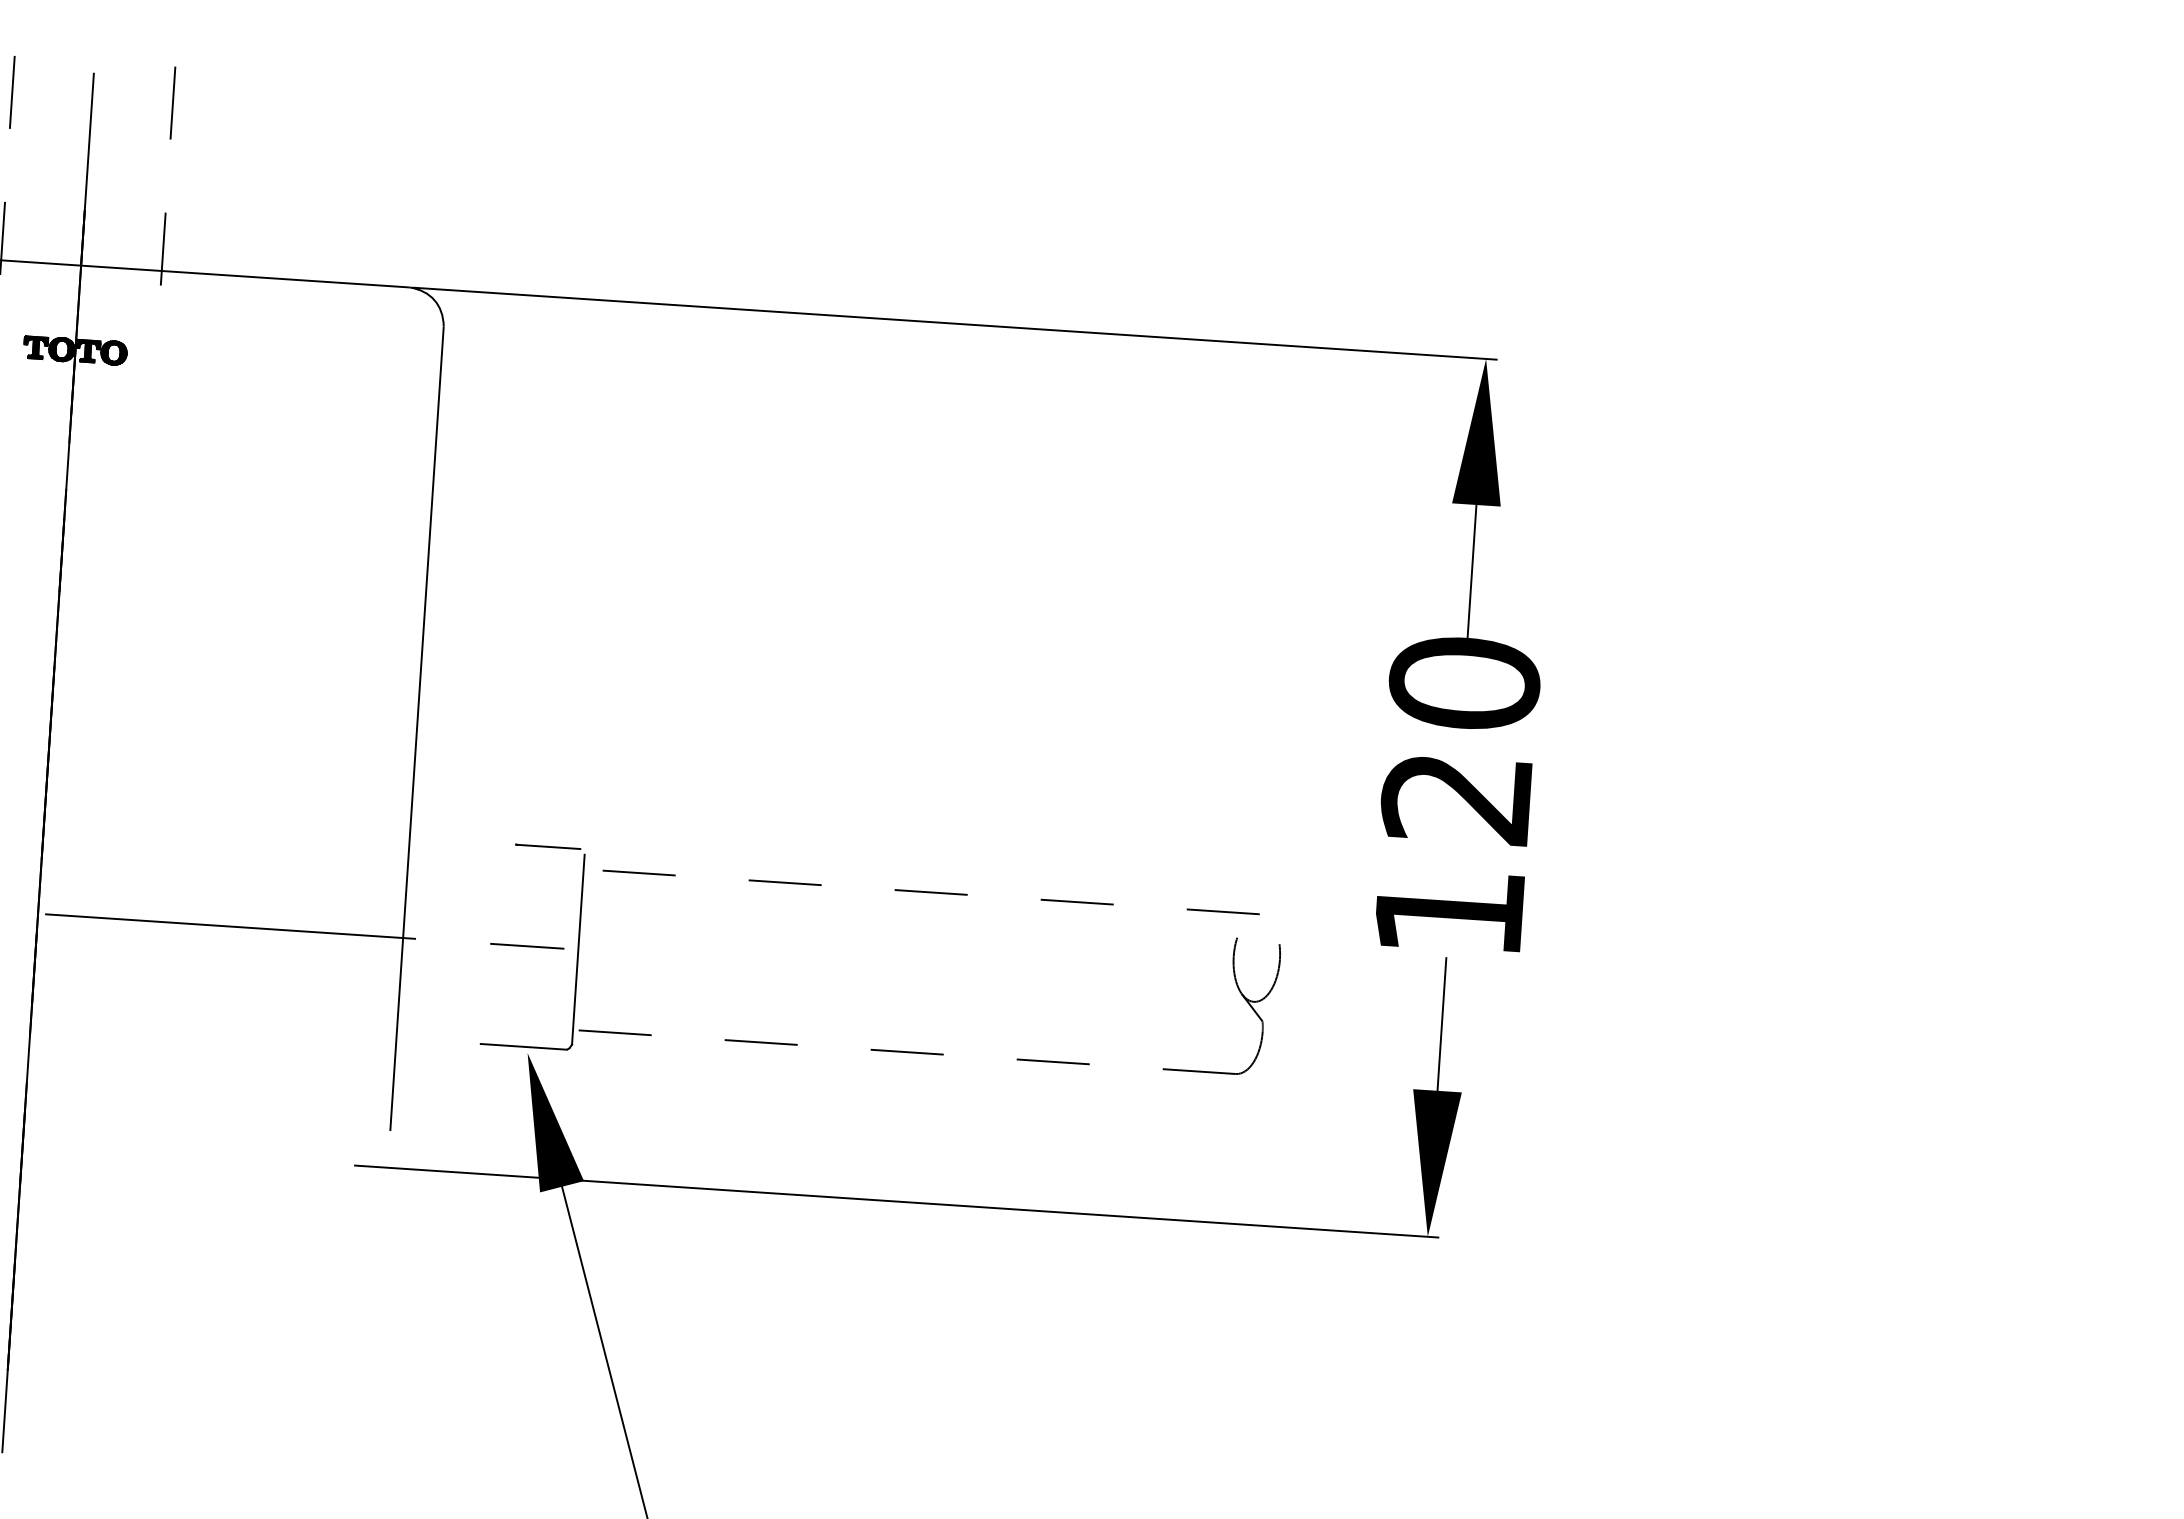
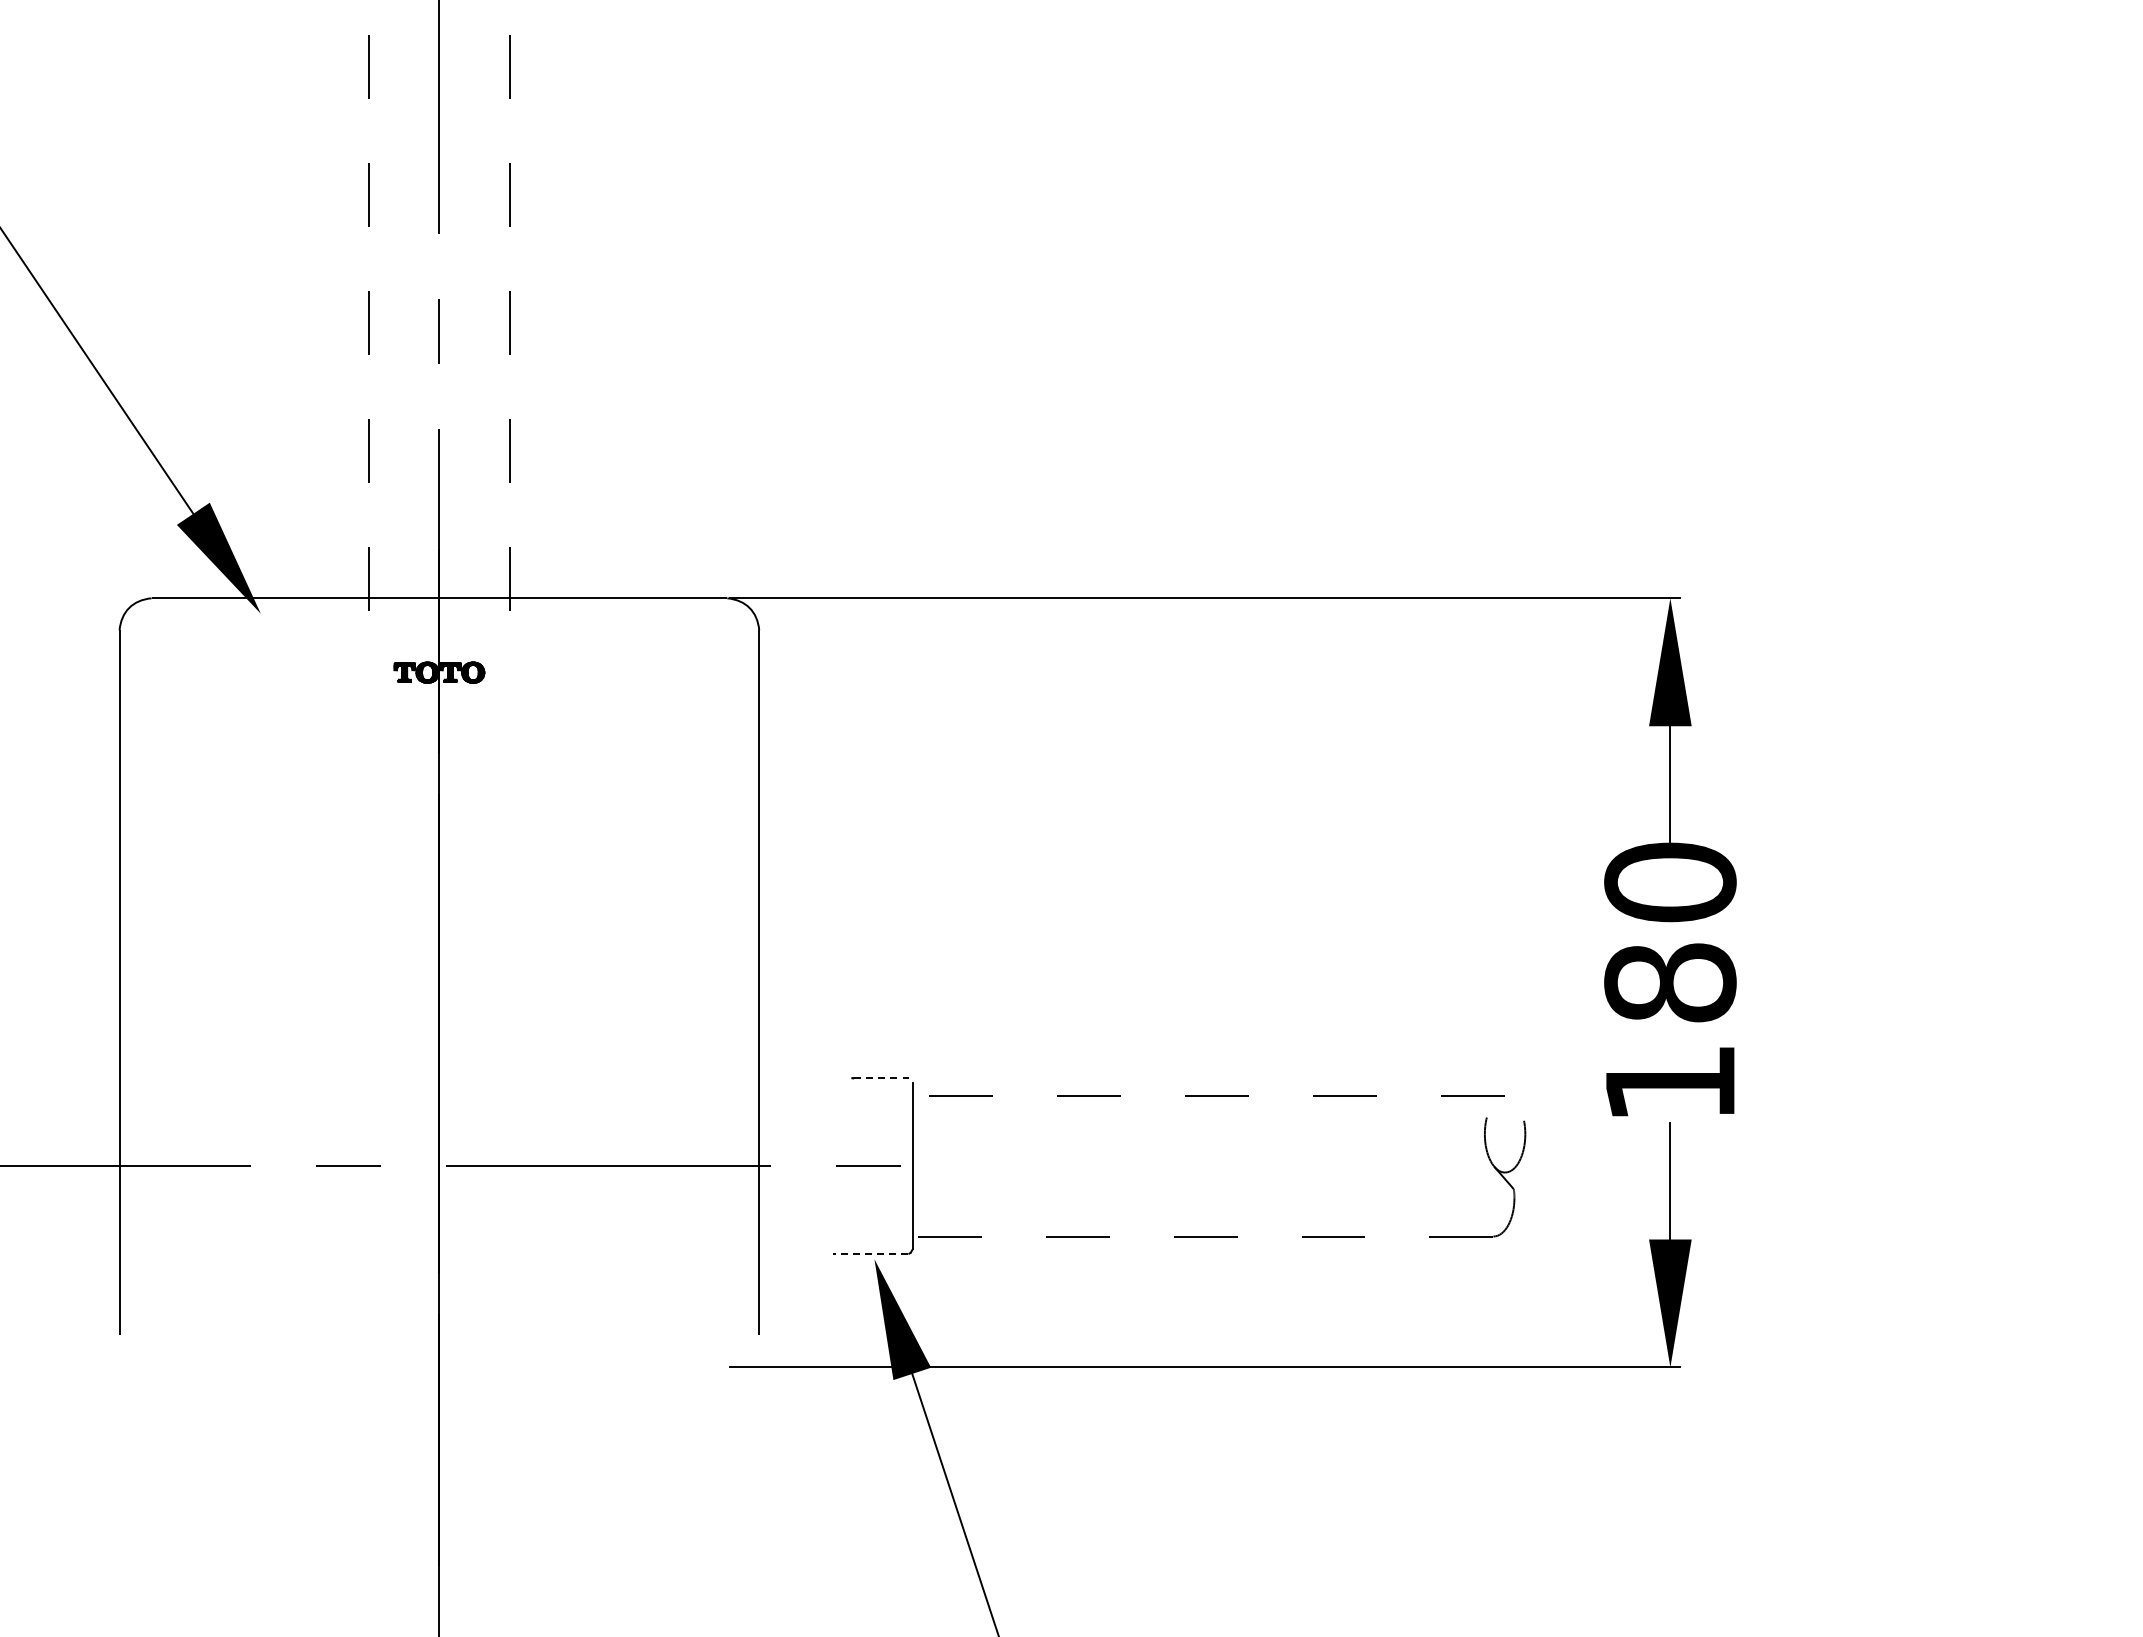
text: (1457, 797) -> (1670, 982), 120 -> 180
line: (549, 847) -> (881, 1078), solid -> dashed
line: (523, 1047) -> (870, 1254), solid -> dashed

